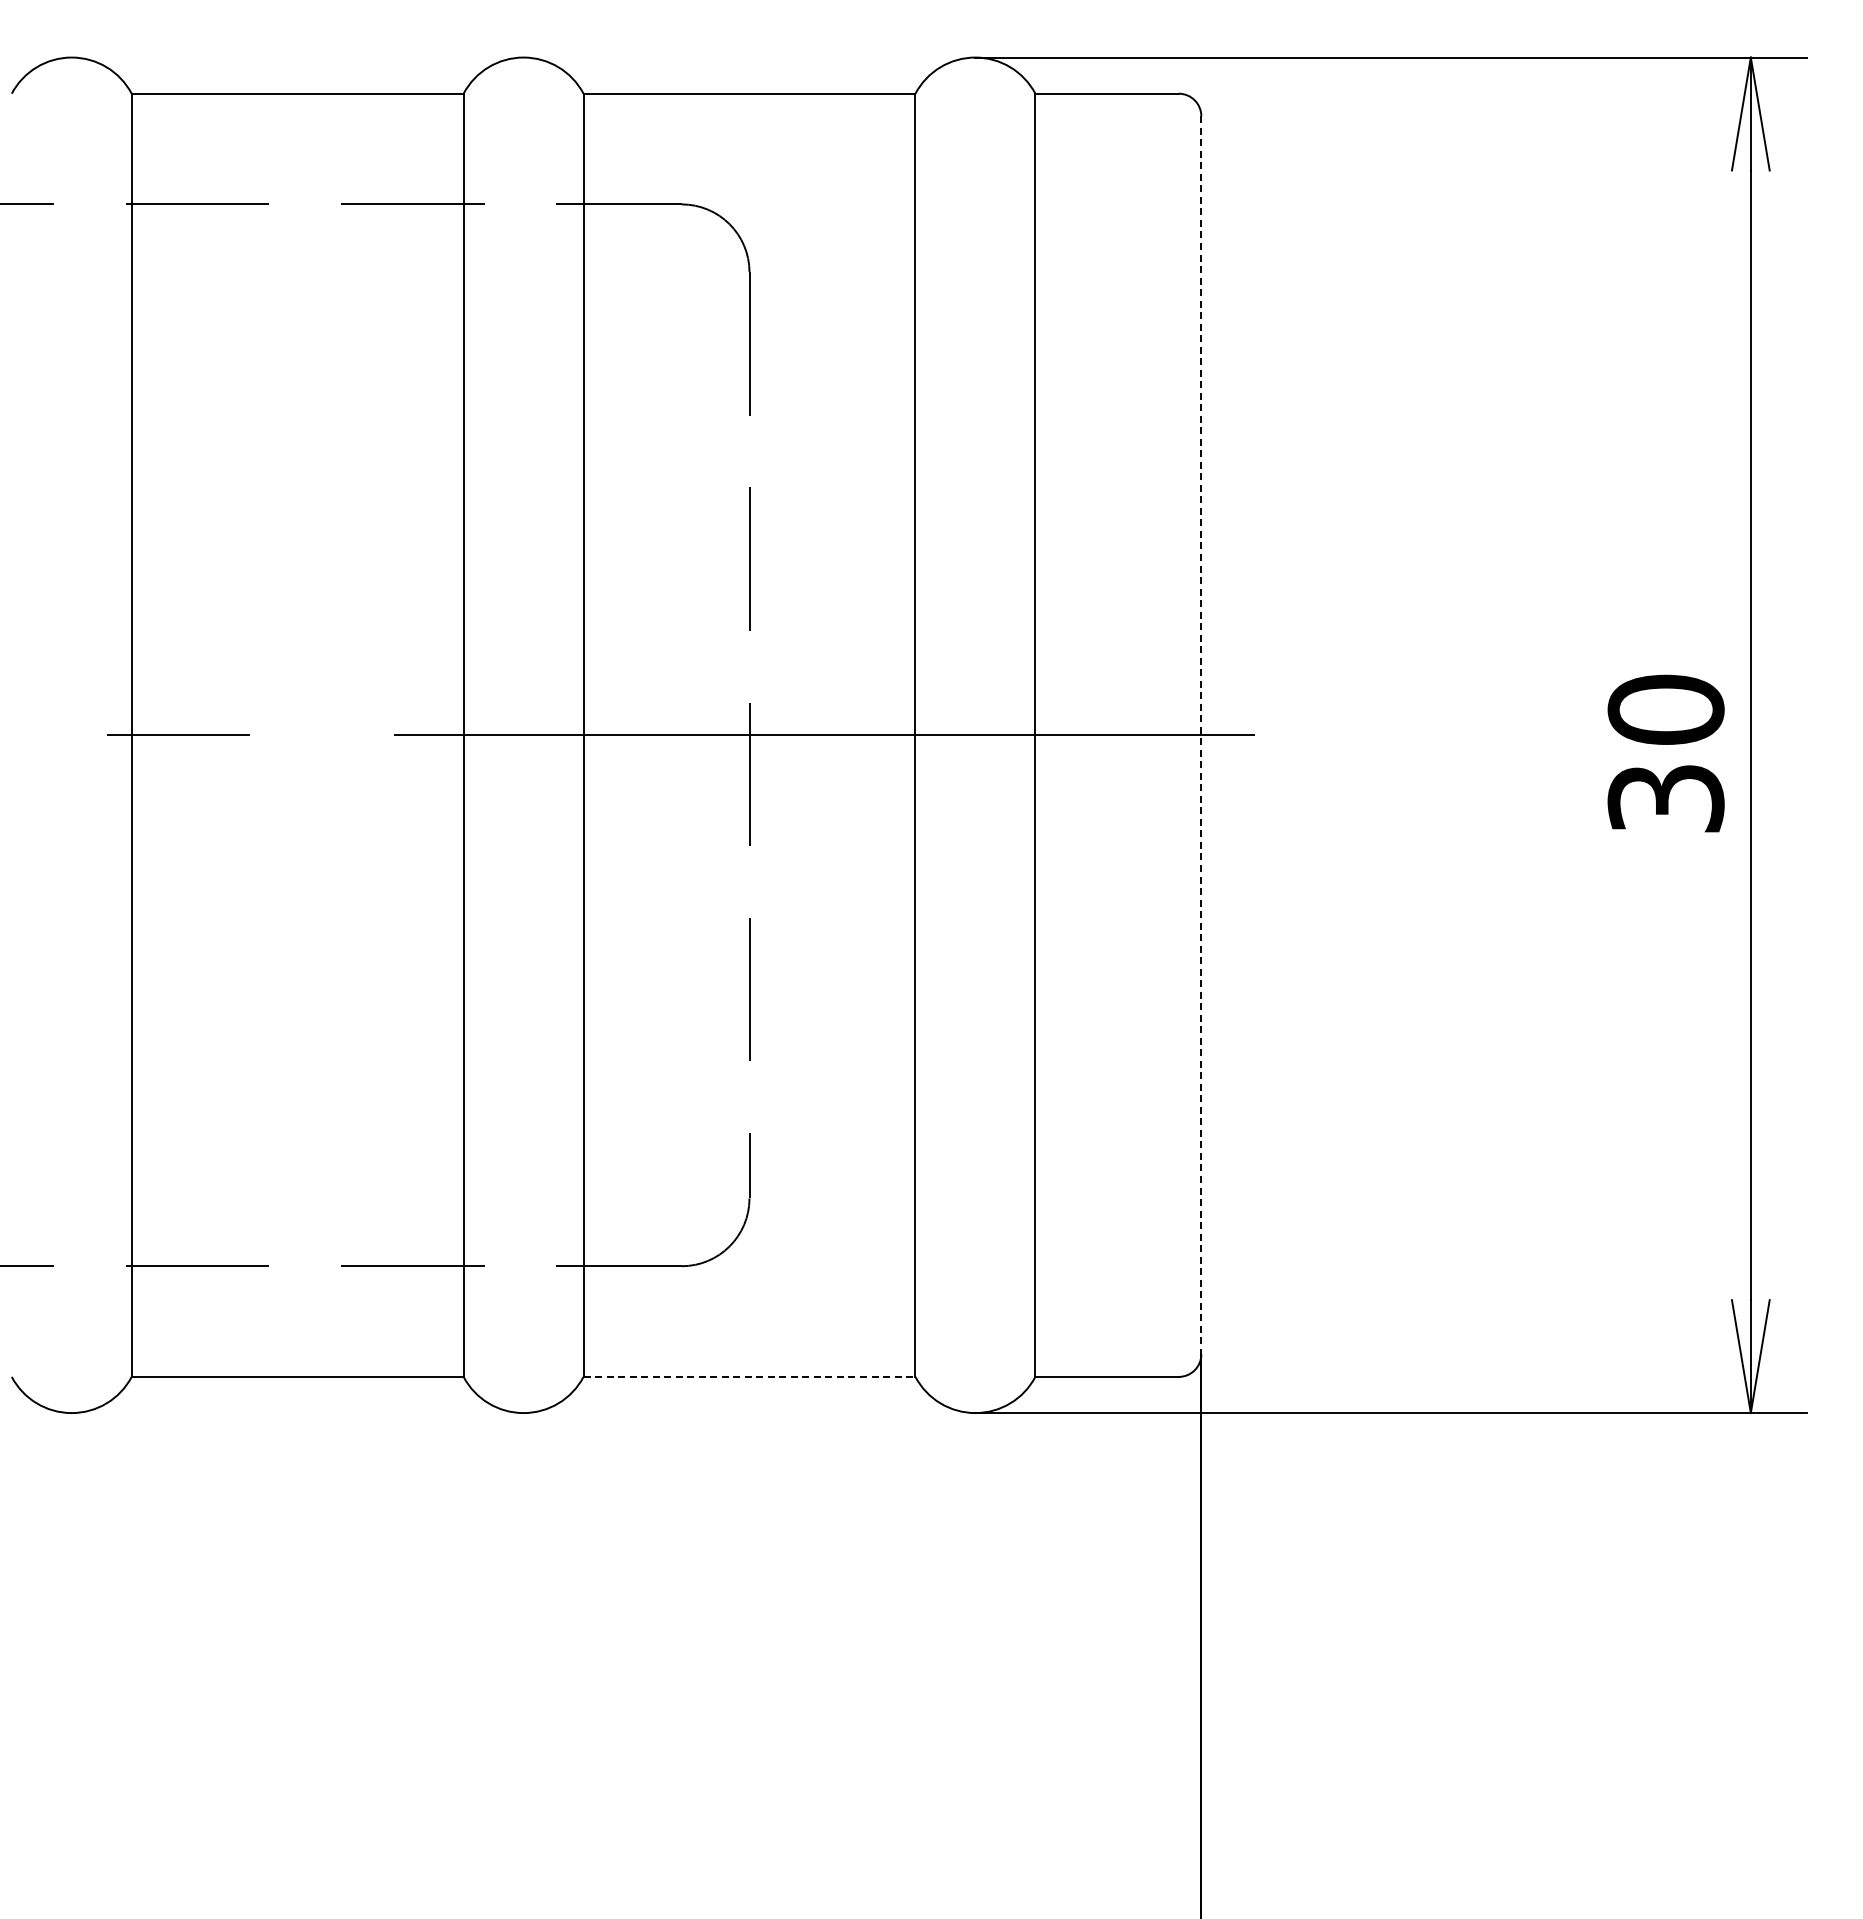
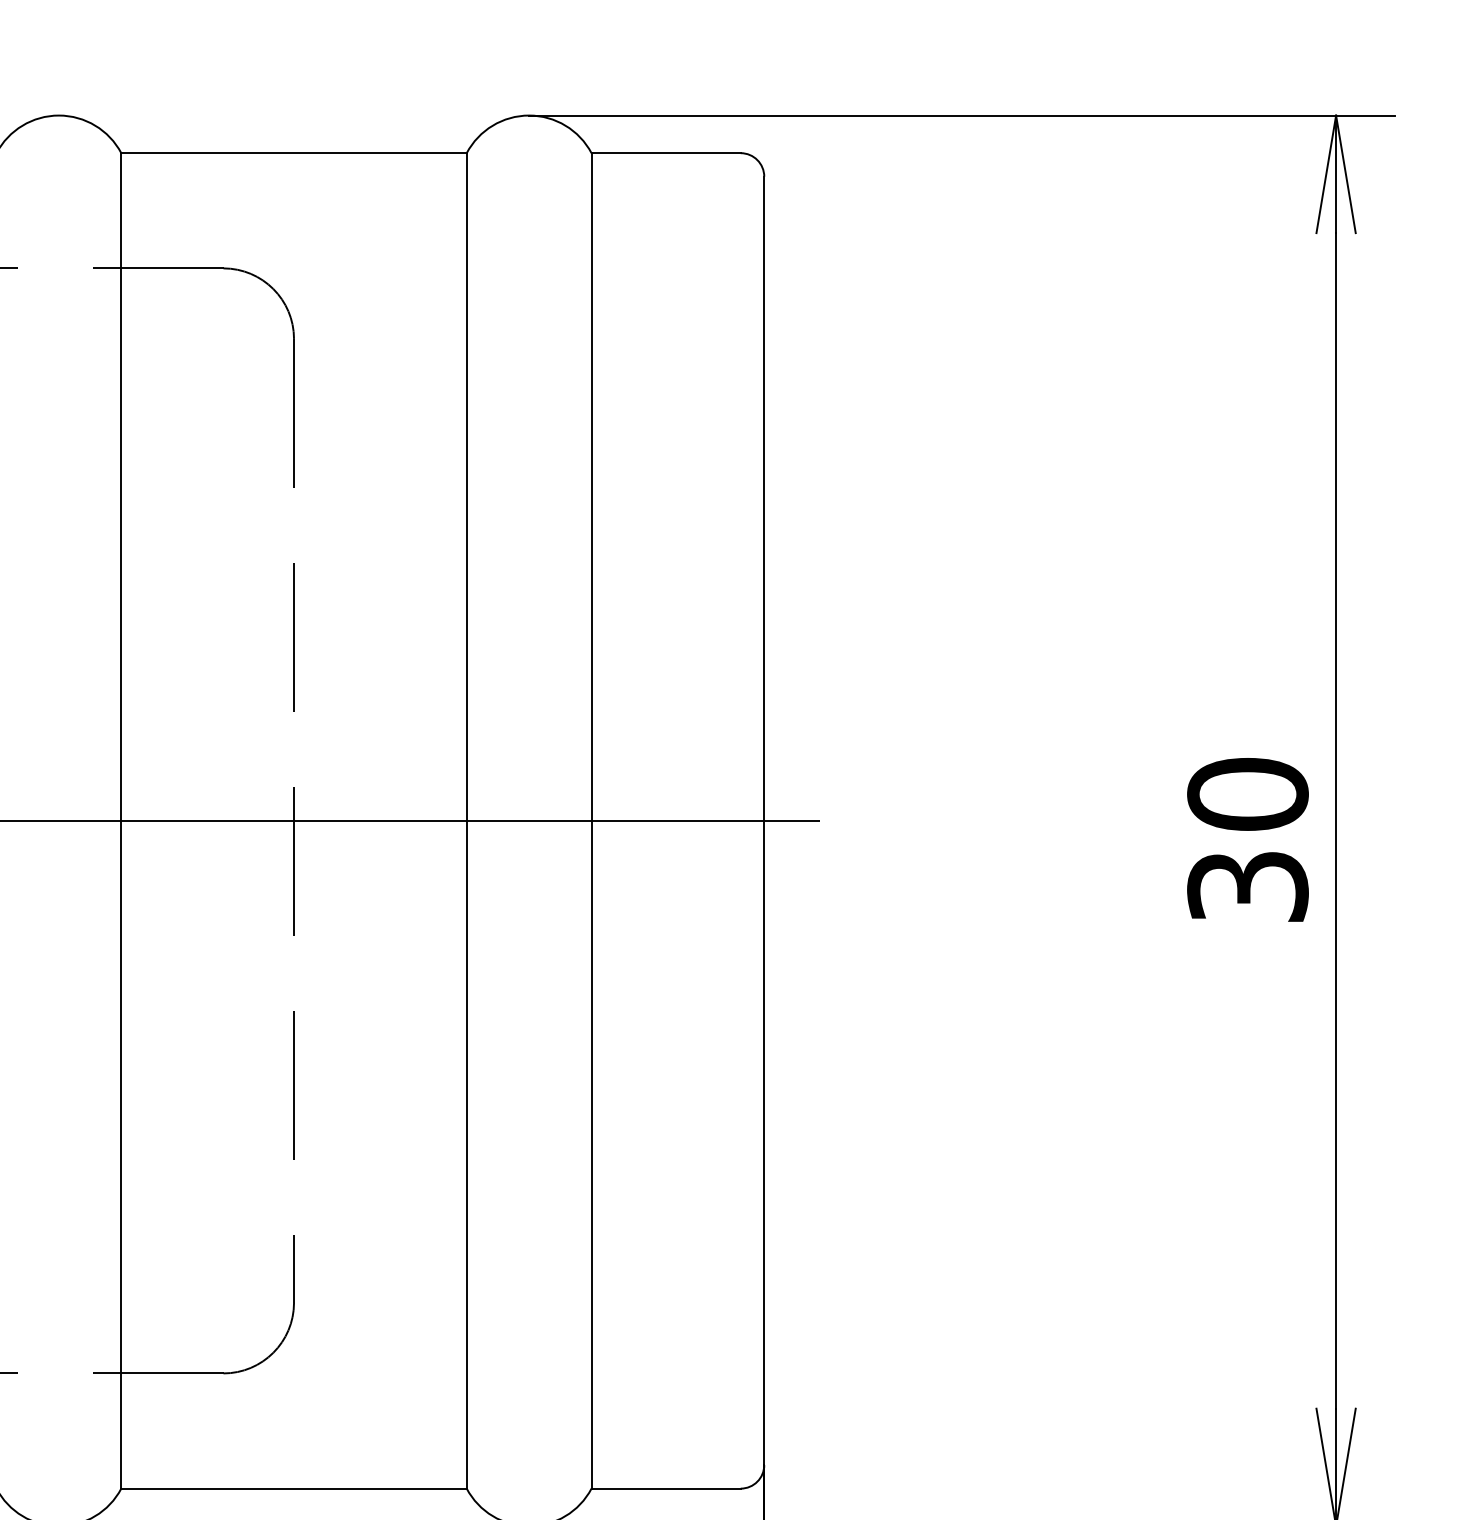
line: (1201, 735) -> (764, 821), dashed -> solid
line: (749, 1376) -> (294, 1488), dashed -> solid

